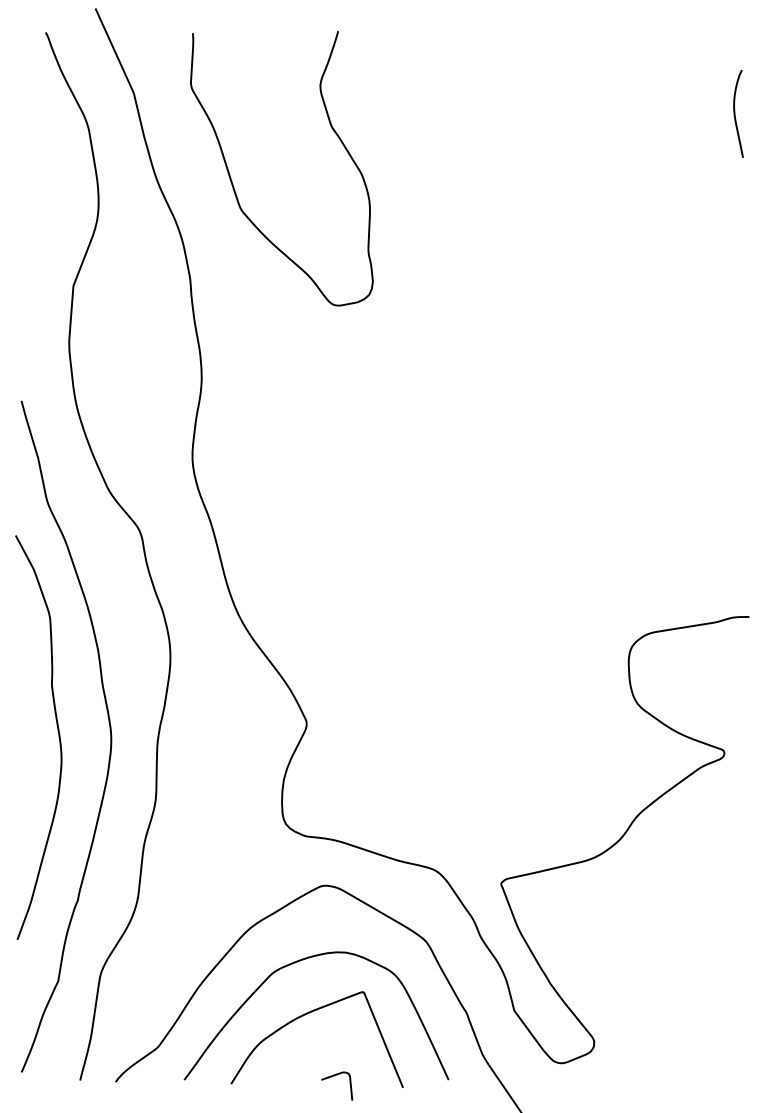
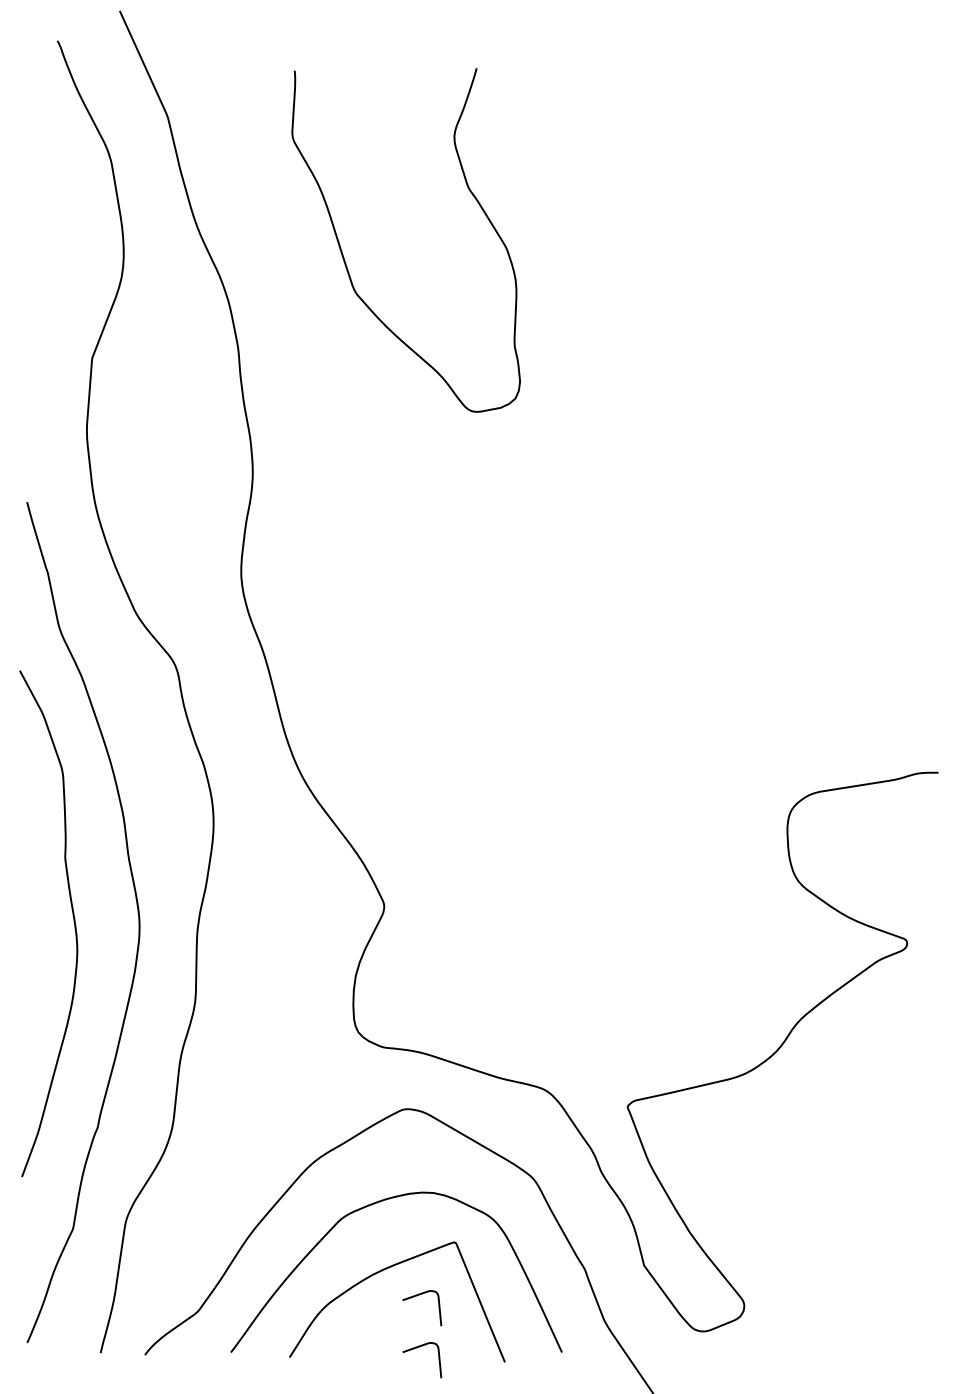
curve: (735, 113) -> (920, 142), removed
curve: (233, 184) -> (345, 260), moved
curve: (333, 1035) -> (417, 1296), added

